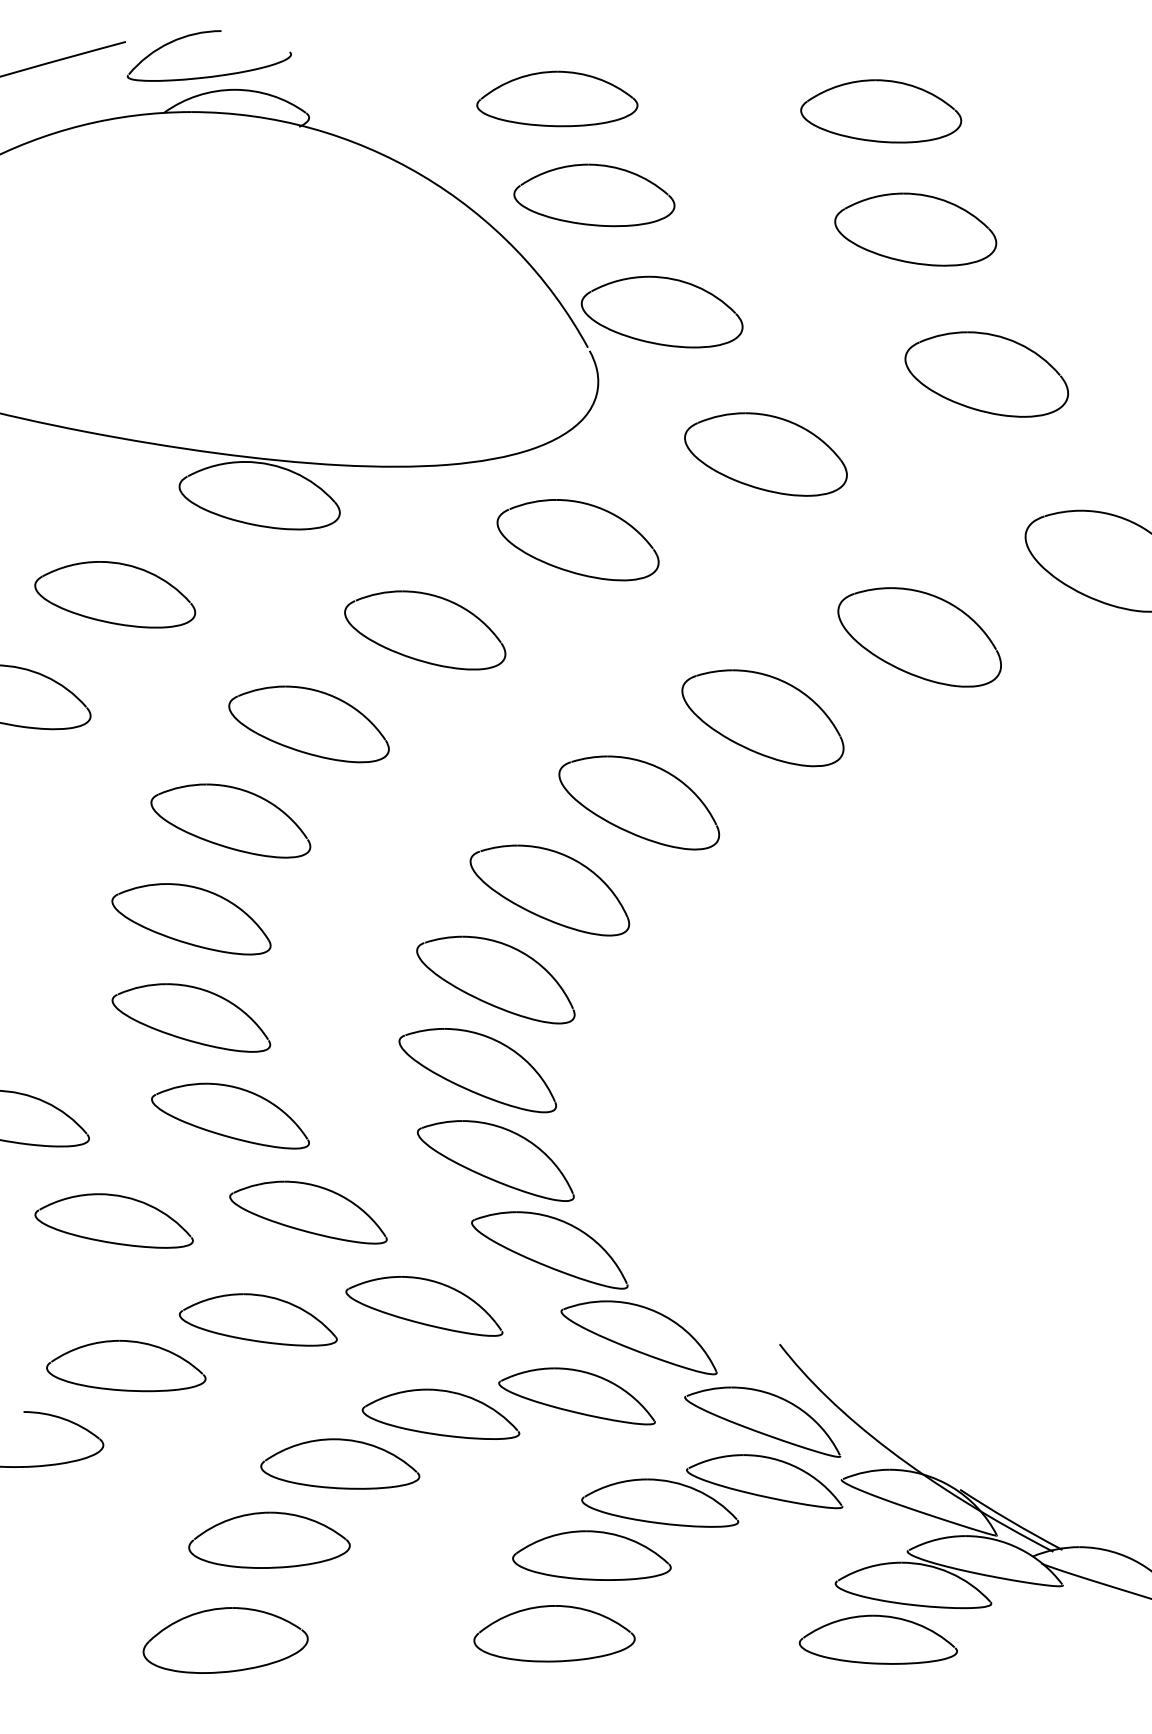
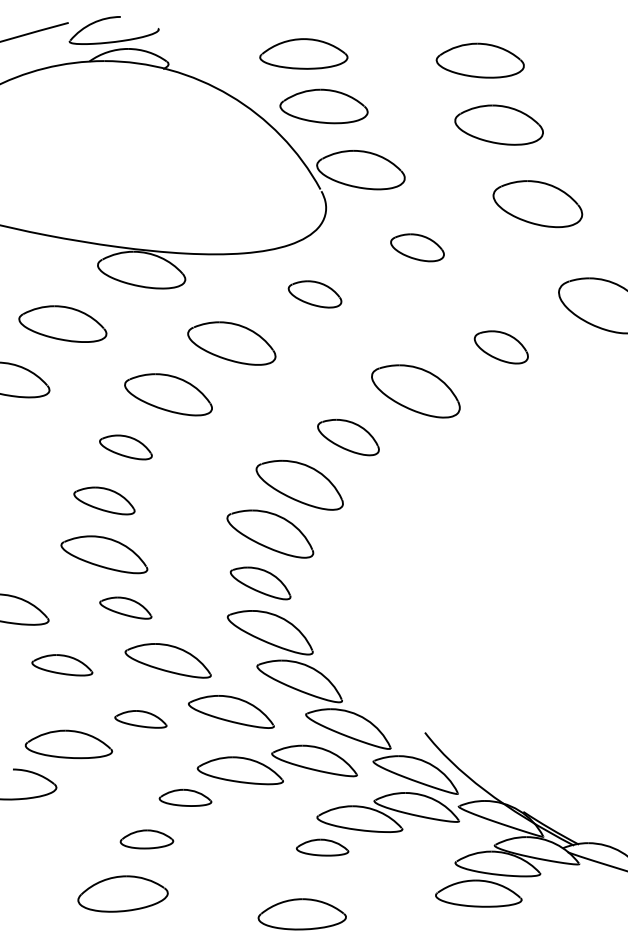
part: (765, 454) -> (417, 247), size x0.6
part: (576, 540) -> (314, 294), size x0.6
part: (920, 637) -> (501, 347), size x0.6
part: (639, 802) -> (348, 437), size x0.7
part: (230, 821) -> (125, 447), size x0.6
part: (191, 918) -> (104, 500), size x0.7
part: (477, 1070) -> (260, 583), size x0.7
part: (230, 1114) -> (125, 607), size x0.6
part: (114, 1219) -> (62, 664), size x0.7
part: (257, 1320) -> (140, 719), size x0.6
part: (340, 1463) -> (185, 797), size x0.6
part: (268, 1540) -> (146, 839), size x0.6
part: (591, 1555) -> (322, 847), size x0.6
part: (553, 1634) -> (301, 914), moved

